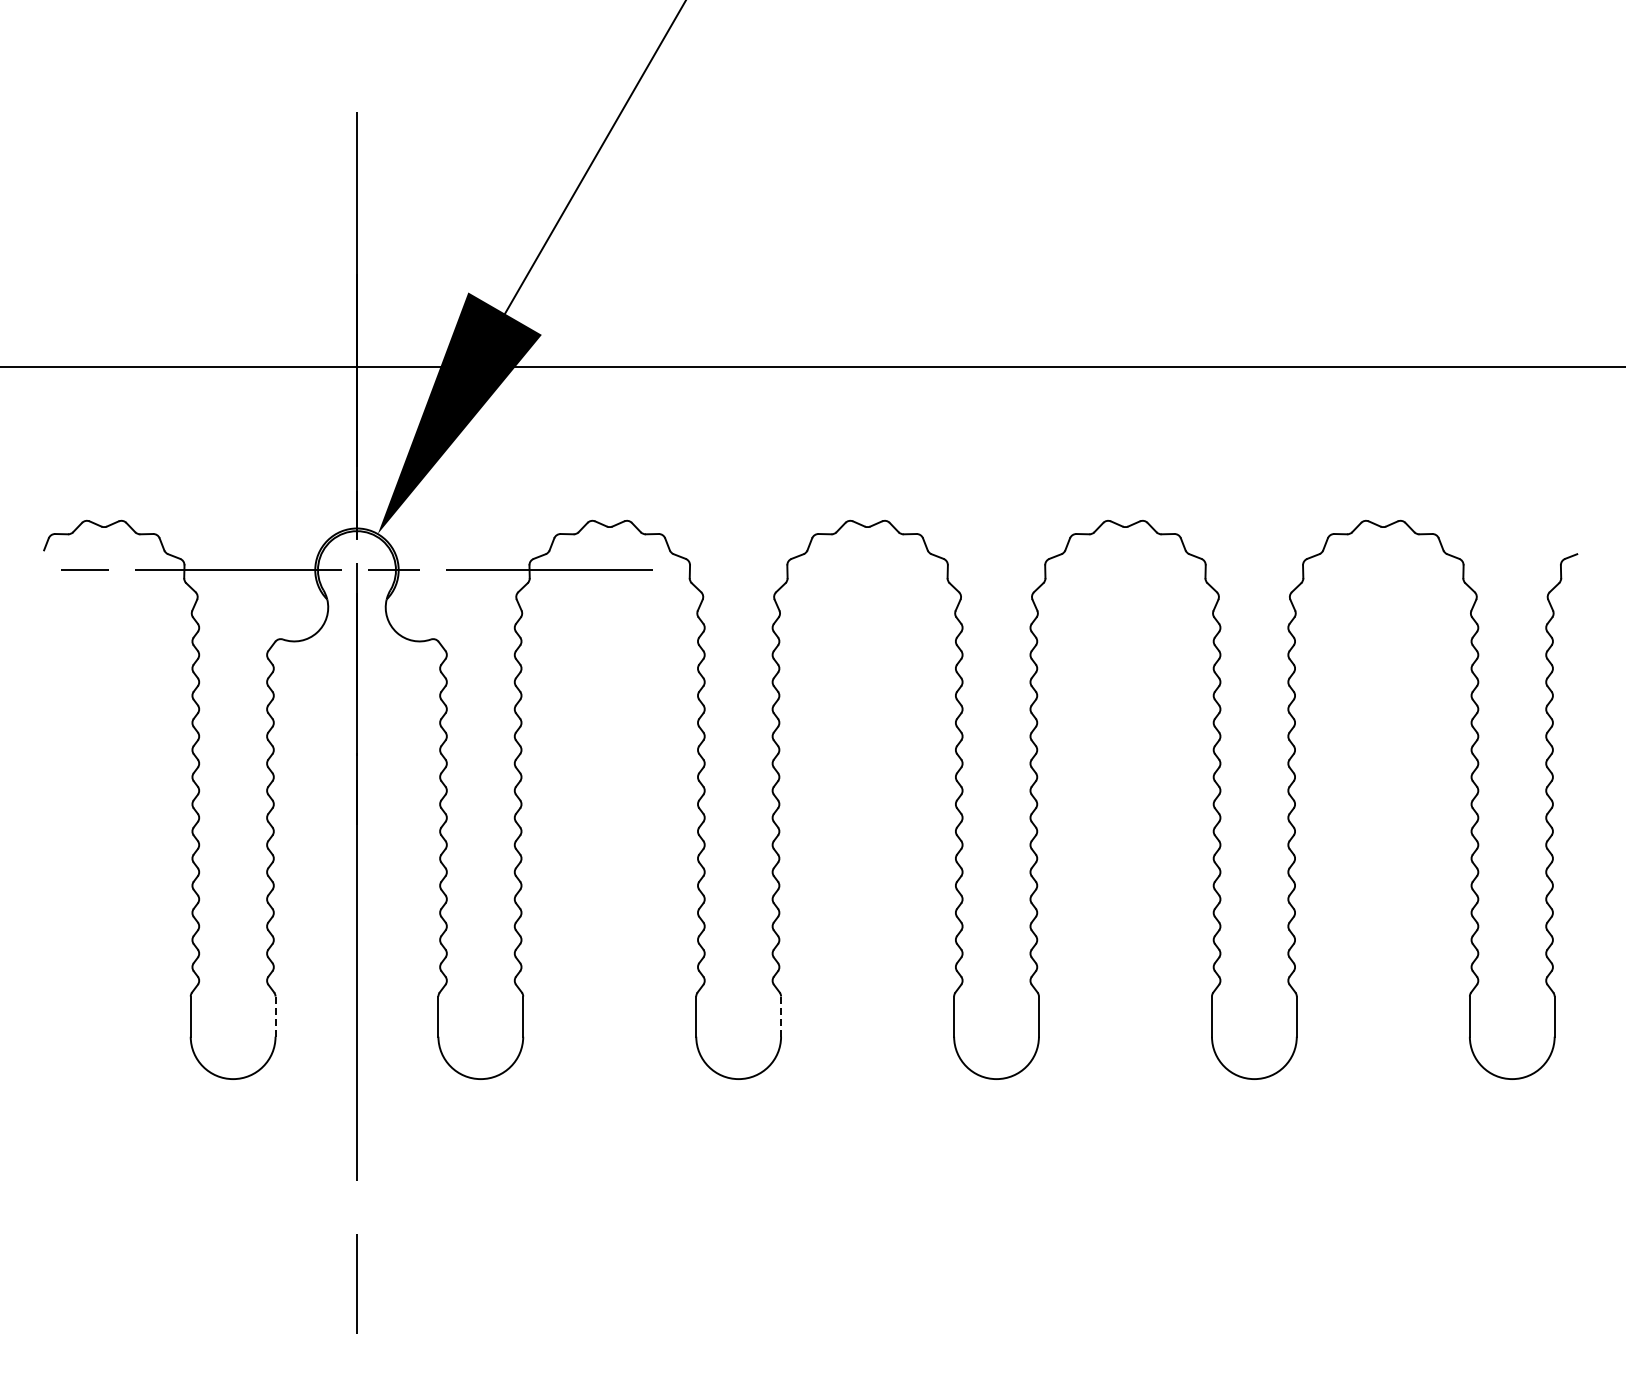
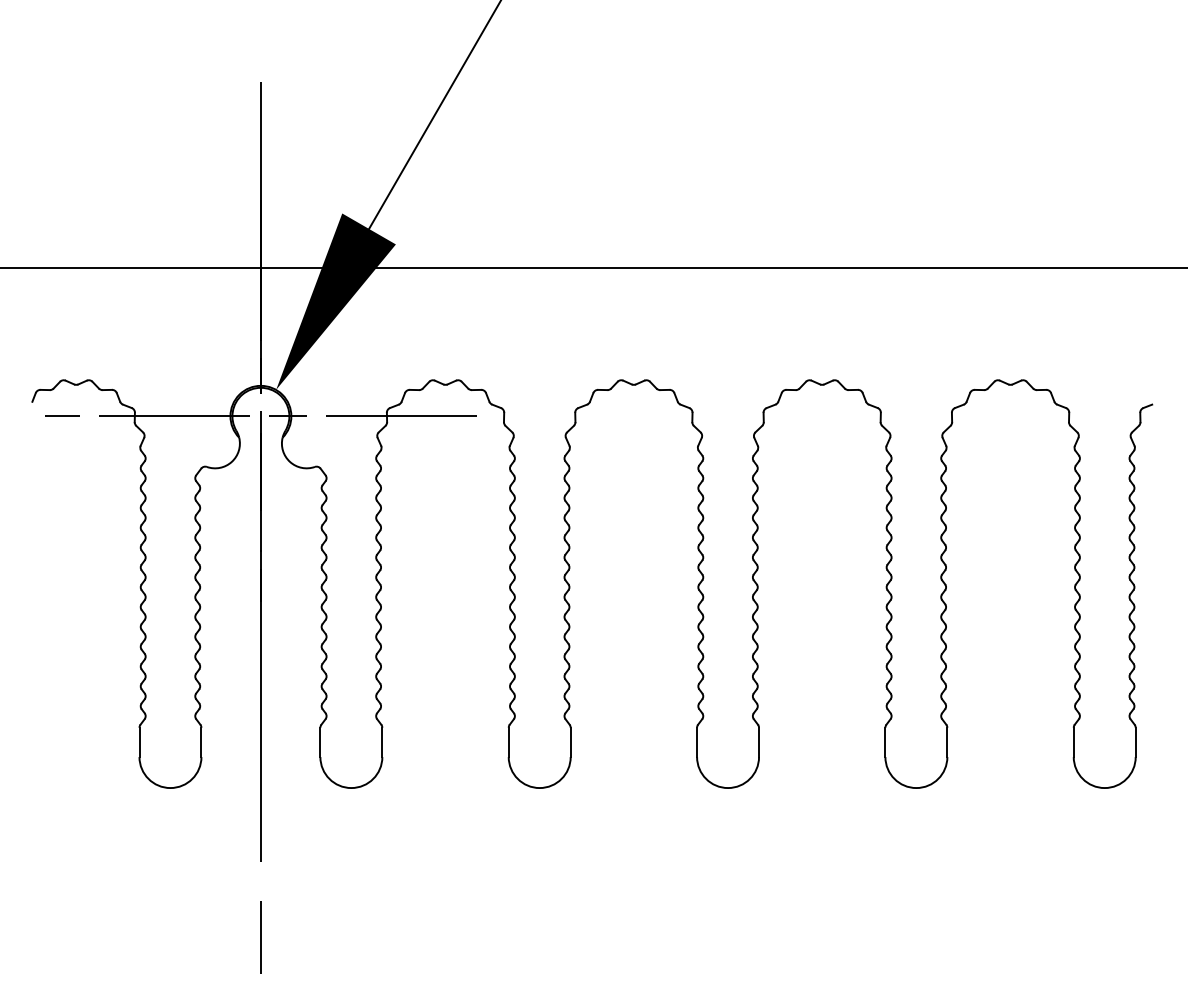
line: (275, 1016) -> (201, 742), dashed -> solid
line: (781, 1016) -> (570, 742), dashed -> solid

